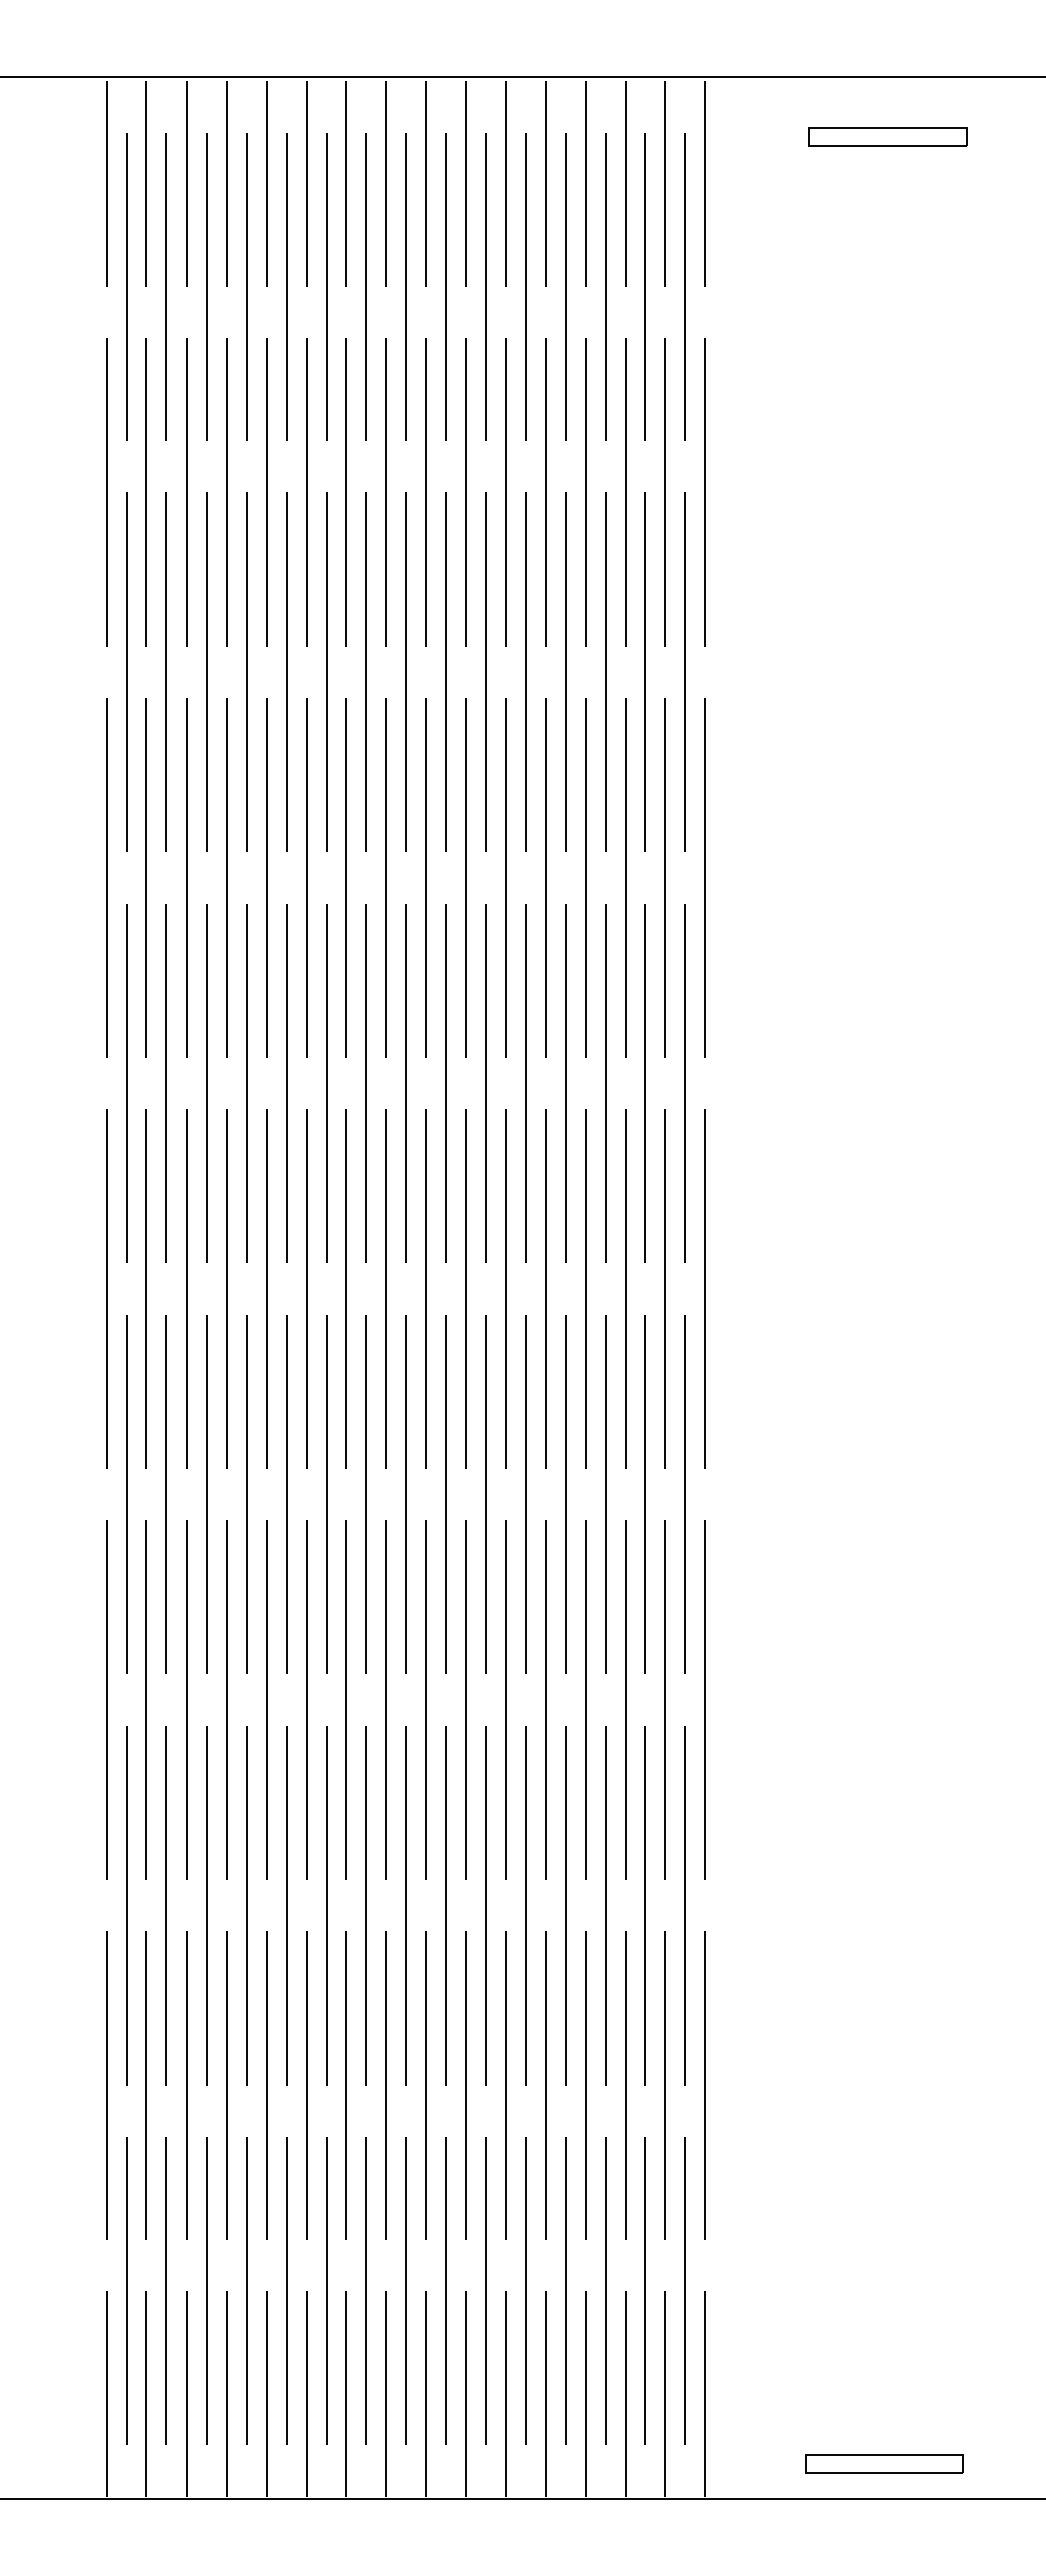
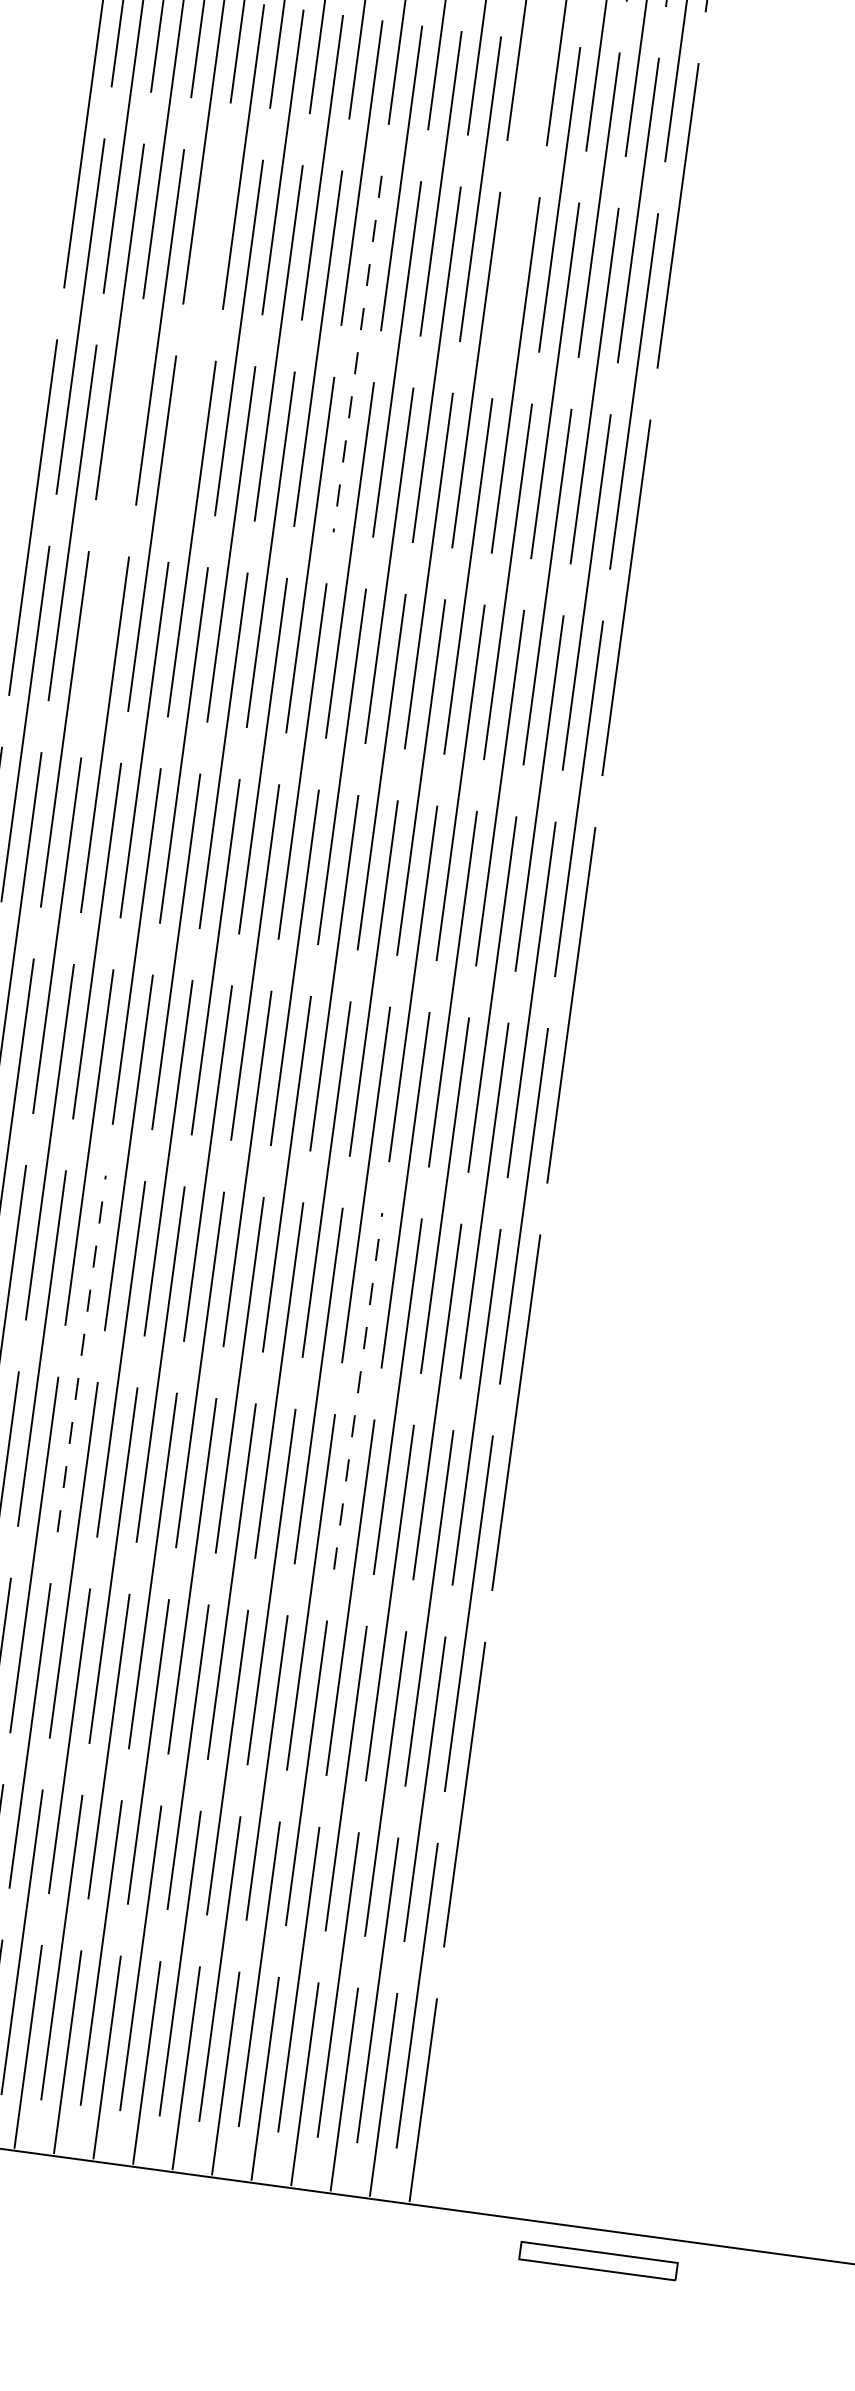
line: (545, 492) -> (519, 194), removed
line: (246, 671) -> (199, 331), removed
line: (406, 672) -> (357, 354), solid -> dashed
line: (186, 877) -> (112, 527), removed
line: (266, 1700) -> (81, 1354), solid -> dashed
line: (545, 1700) -> (357, 1391), solid -> dashed
part: (884, 2463) -> (598, 2260), moved

